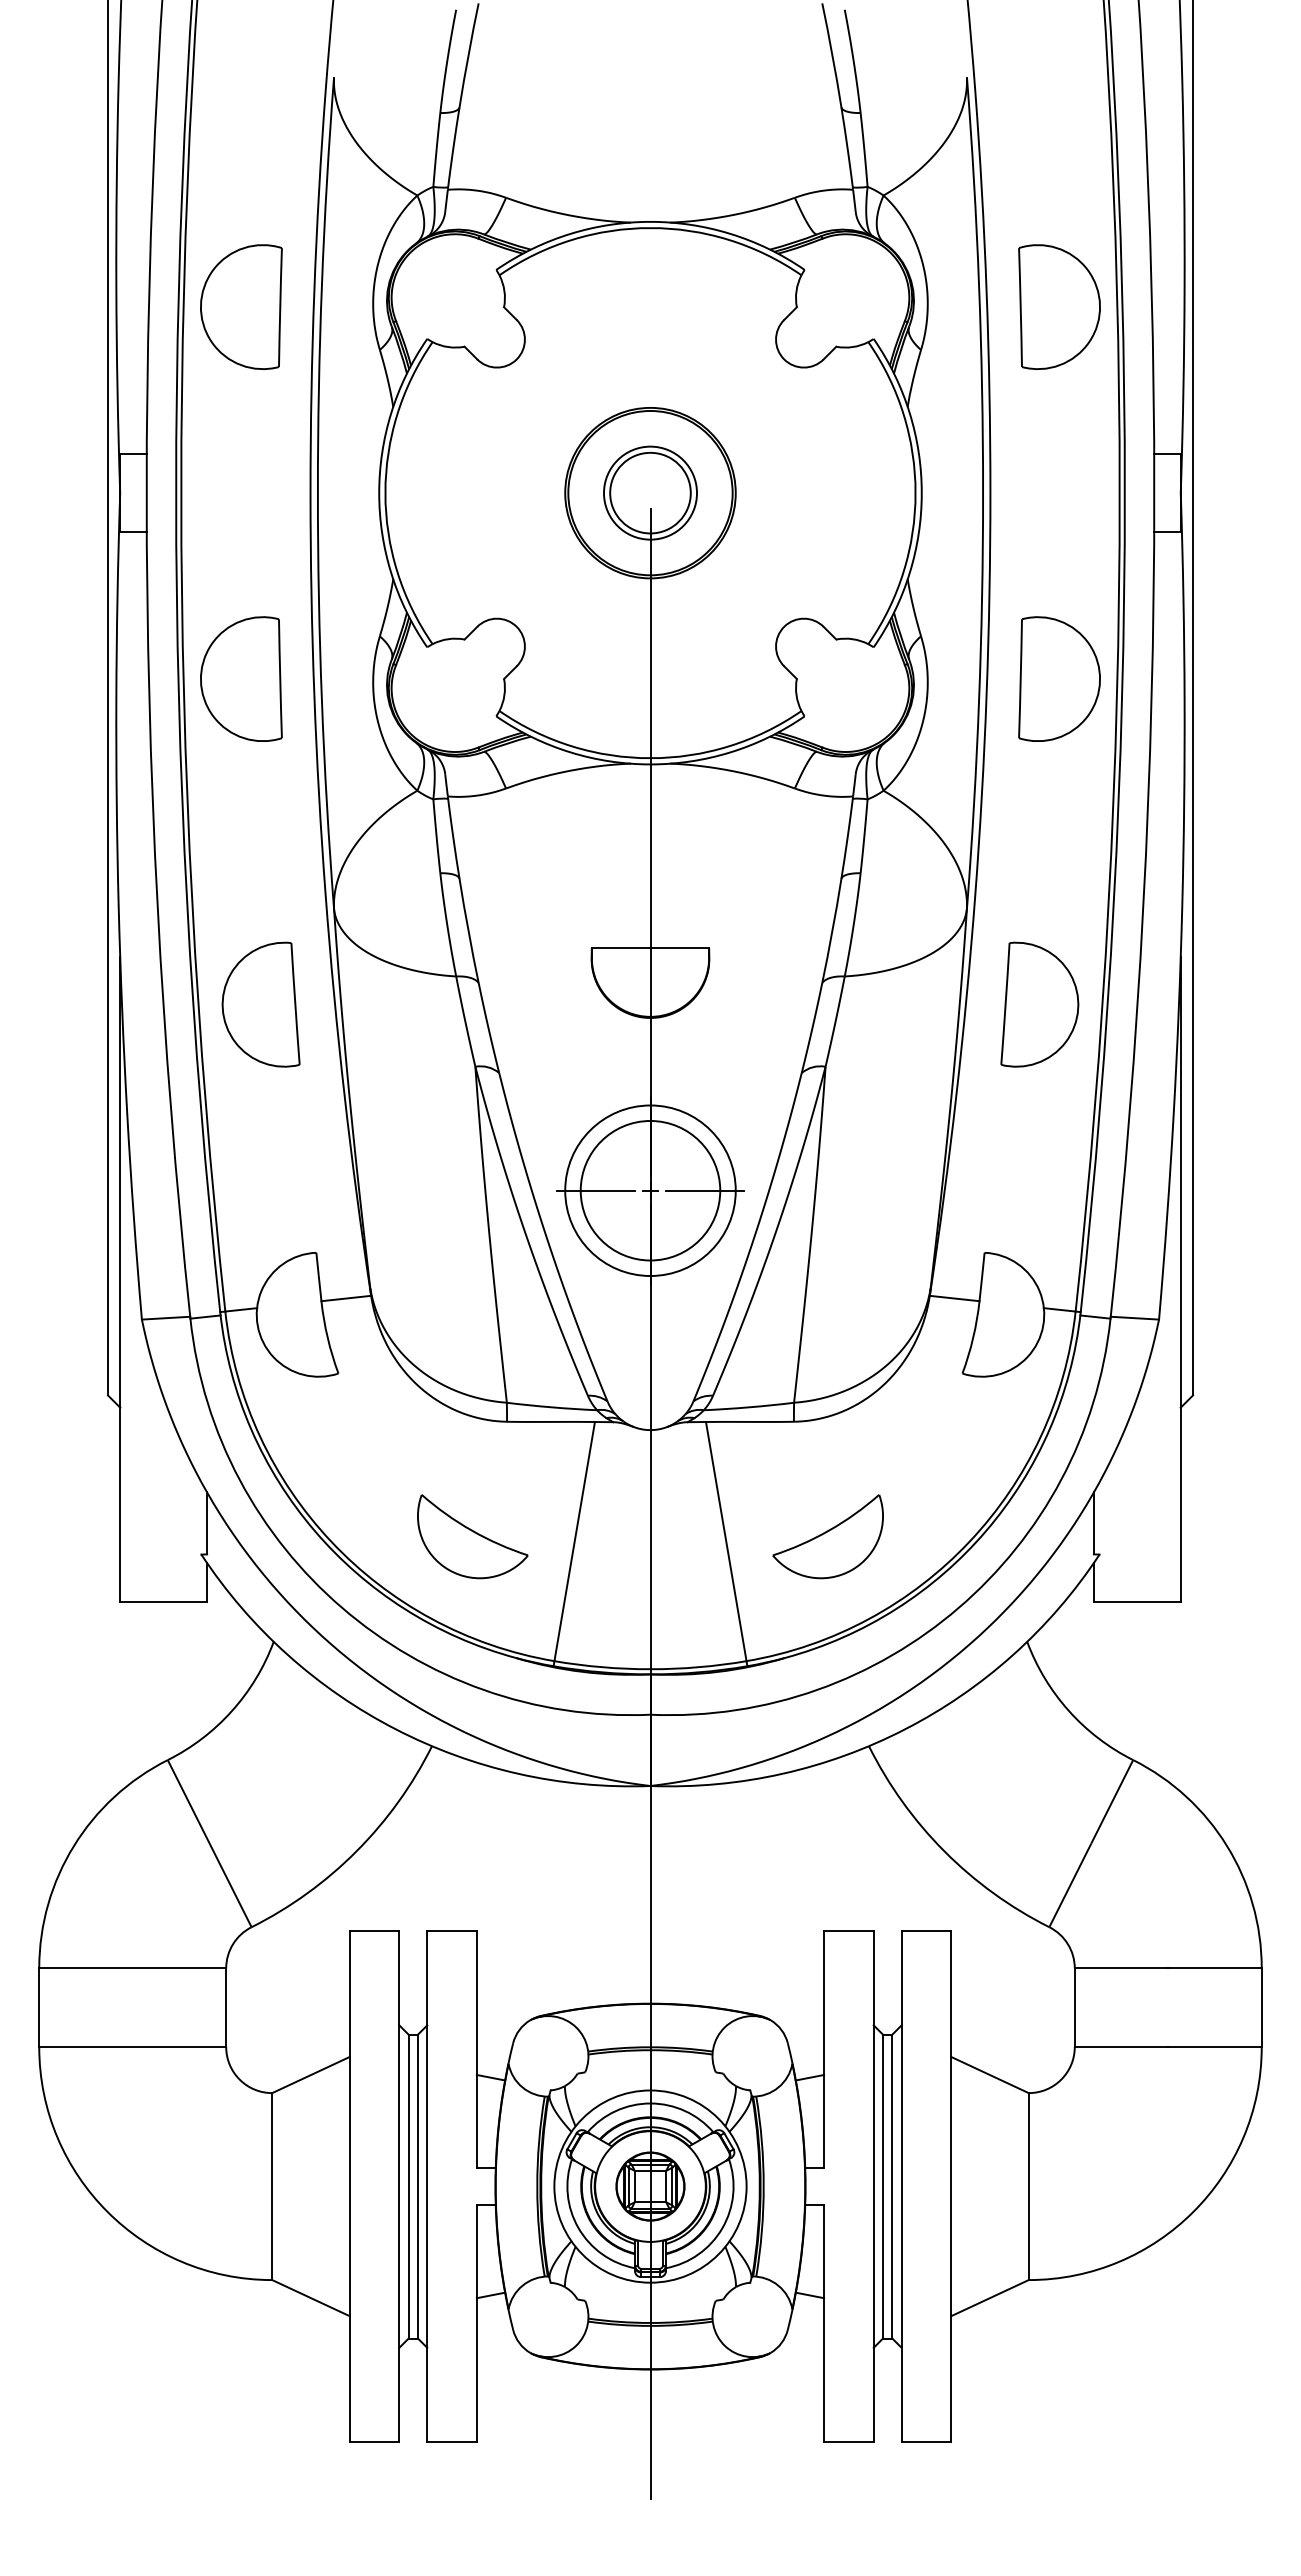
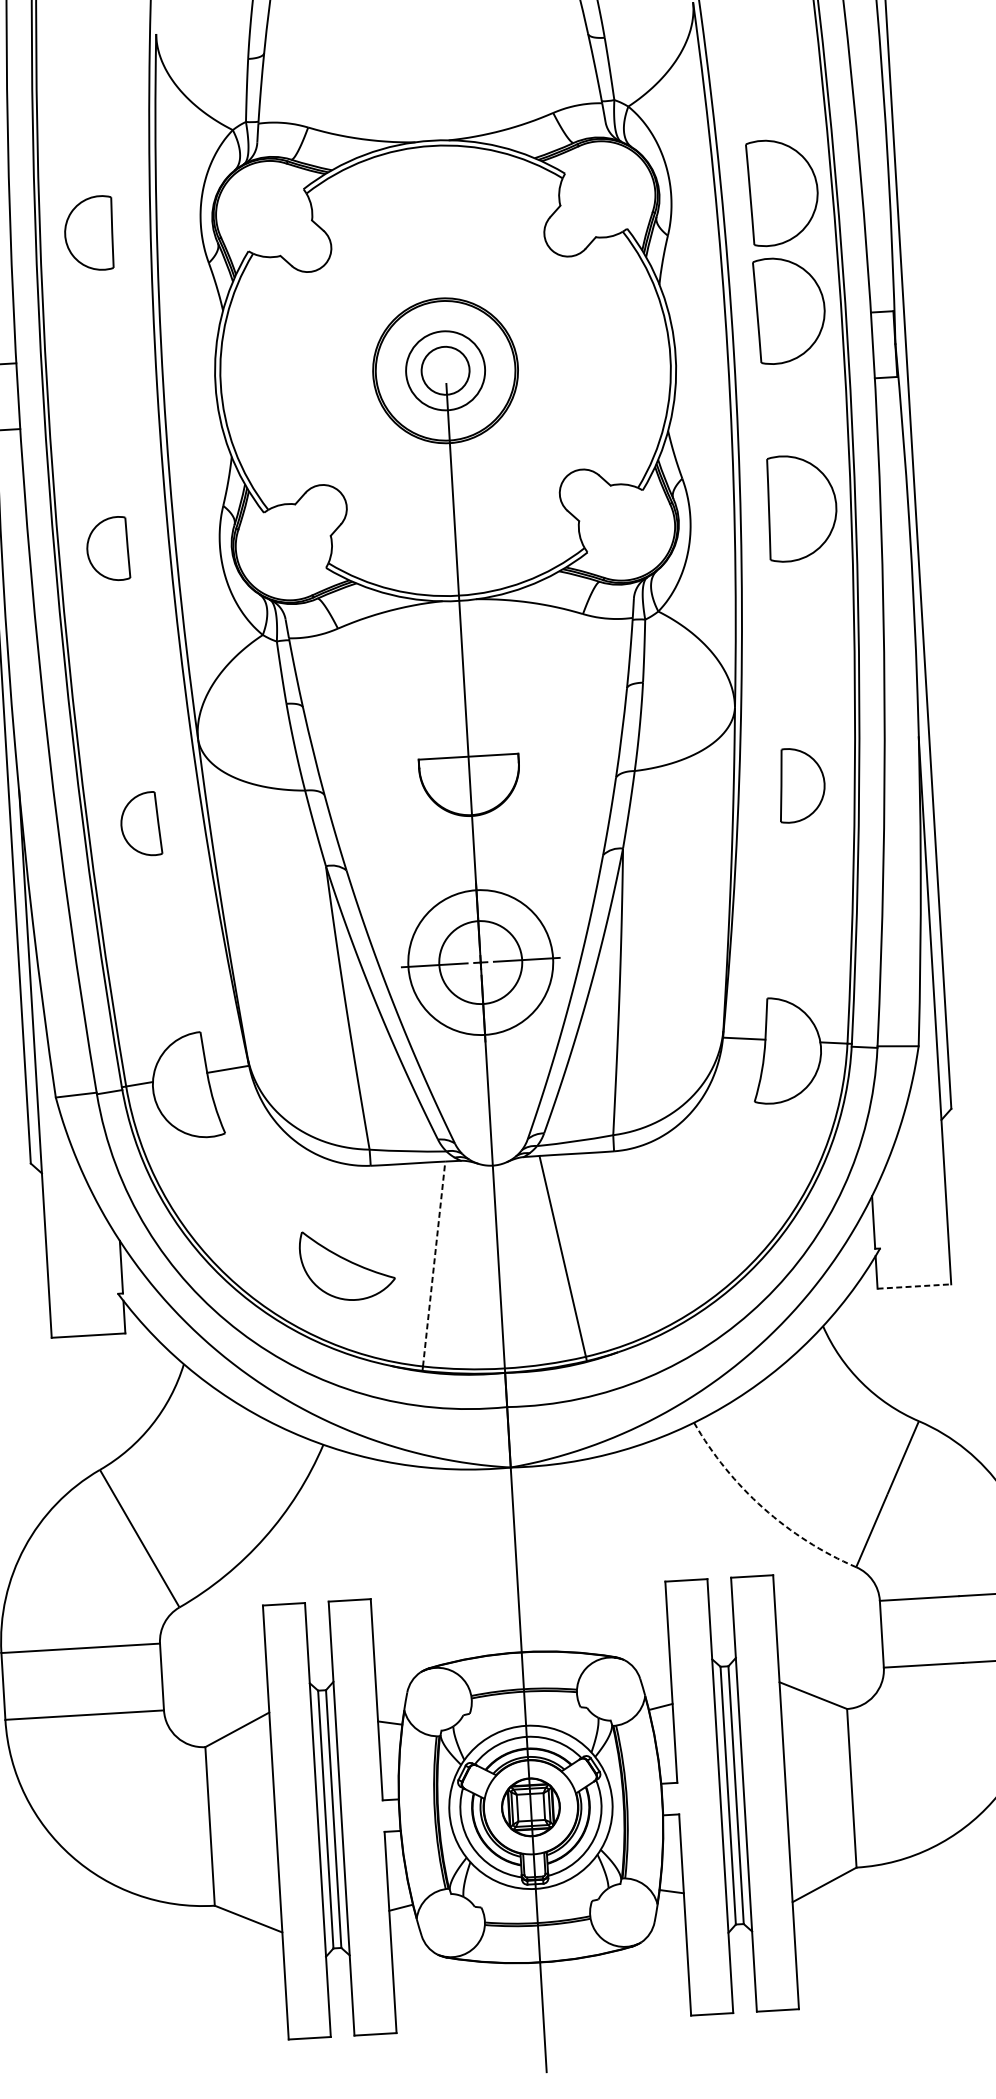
part: (241, 307) -> (89, 233), size x0.7
part: (1059, 446) -> (790, 310), added
circle: (650, 492) -> (445, 370), size x0.7
part: (241, 678) -> (108, 548), size x0.6
part: (260, 1004) -> (140, 824), size x0.6
part: (1039, 1004) -> (801, 784), size x0.7
circle: (650, 1190) -> (480, 962), size x0.7
part: (827, 1536) -> (648, 1246), removed
line: (574, 1541) -> (433, 1263), solid -> dashed
line: (1137, 1601) -> (914, 1286), solid -> dashed
arc: (944, 1851) -> (763, 1508), solid -> dashed

